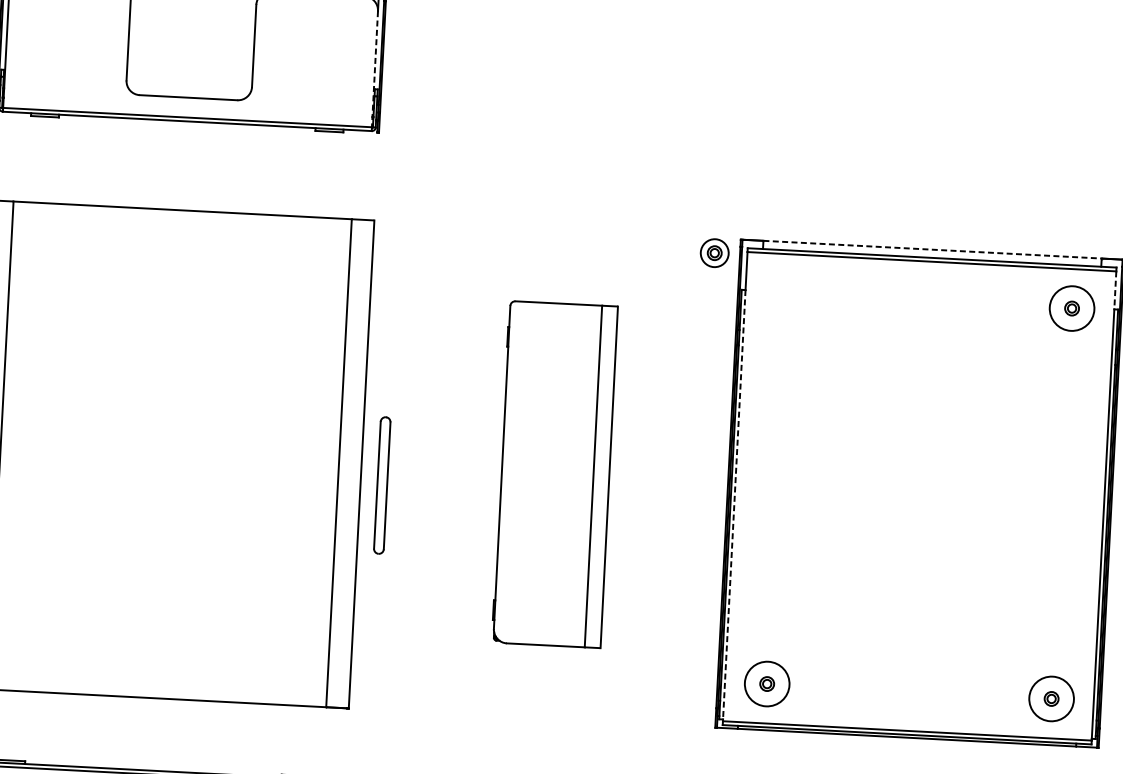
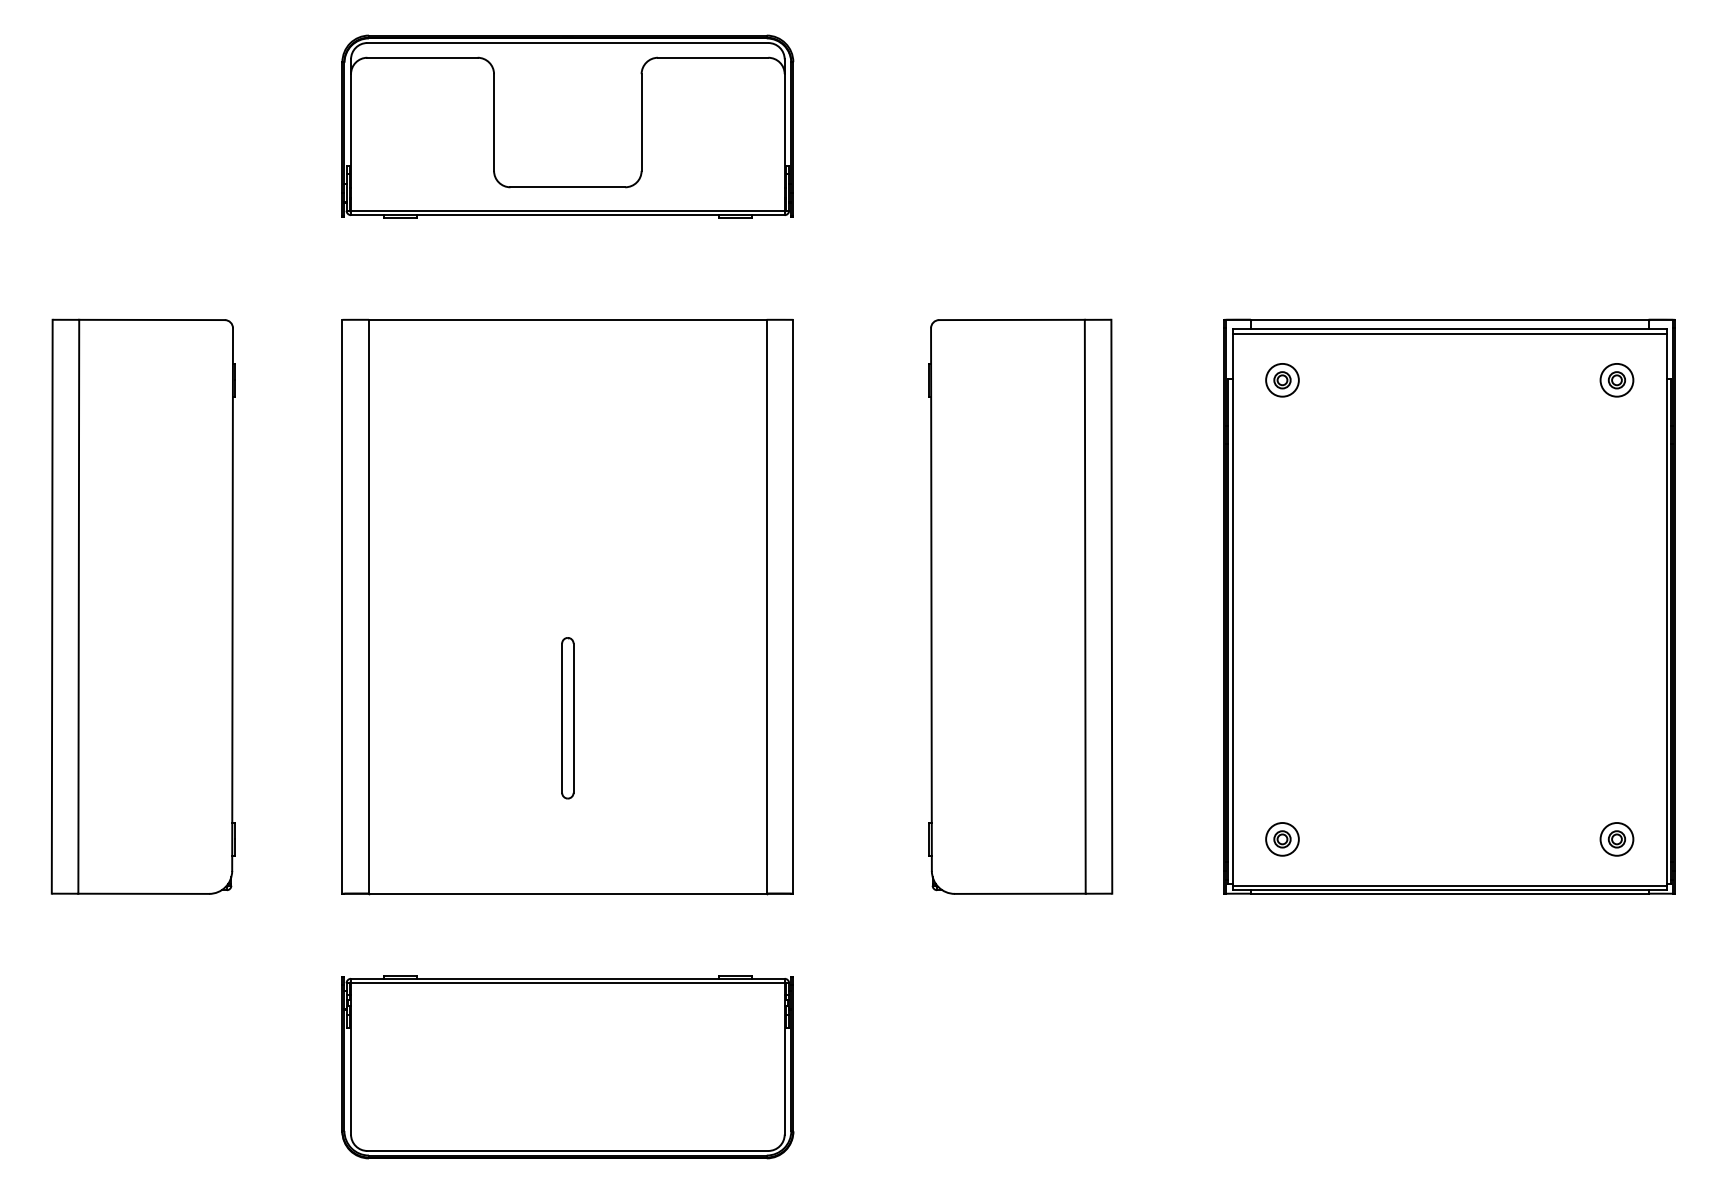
line: (374, 69) -> (784, 142), dashed -> solid
line: (932, 249) -> (1449, 319), dashed -> solid
part: (714, 253) -> (1282, 380), moved
line: (1115, 290) -> (1666, 356), dashed -> solid
circle: (1071, 307) -> (1616, 379), size x0.62
part: (554, 474) -> (1020, 606), size x1.43
part: (381, 485) -> (567, 718), moved
line: (733, 505) -> (1232, 631), dashed -> solid
circle: (767, 684) -> (1282, 839), size x0.62
circle: (1051, 699) -> (1616, 839), size x0.62

